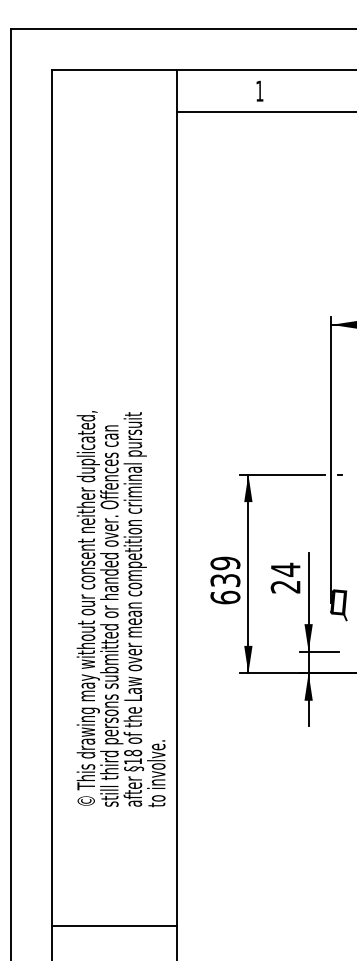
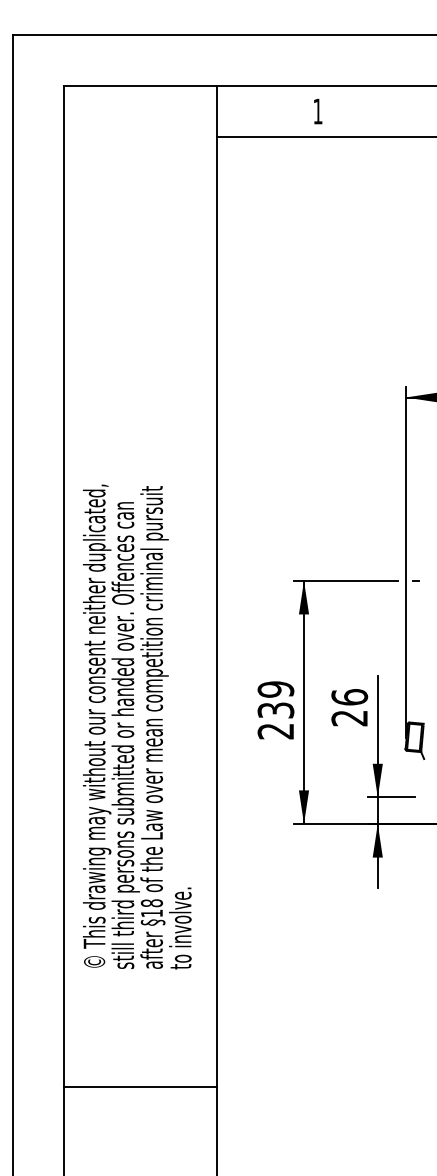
text: (285, 569) -> (349, 696), 24 -> 26
text: (225, 597) -> (276, 731), 639 -> 239
text: (120, 609) -> (136, 727), moved
line: (114, 926) -> (140, 1087), moved

